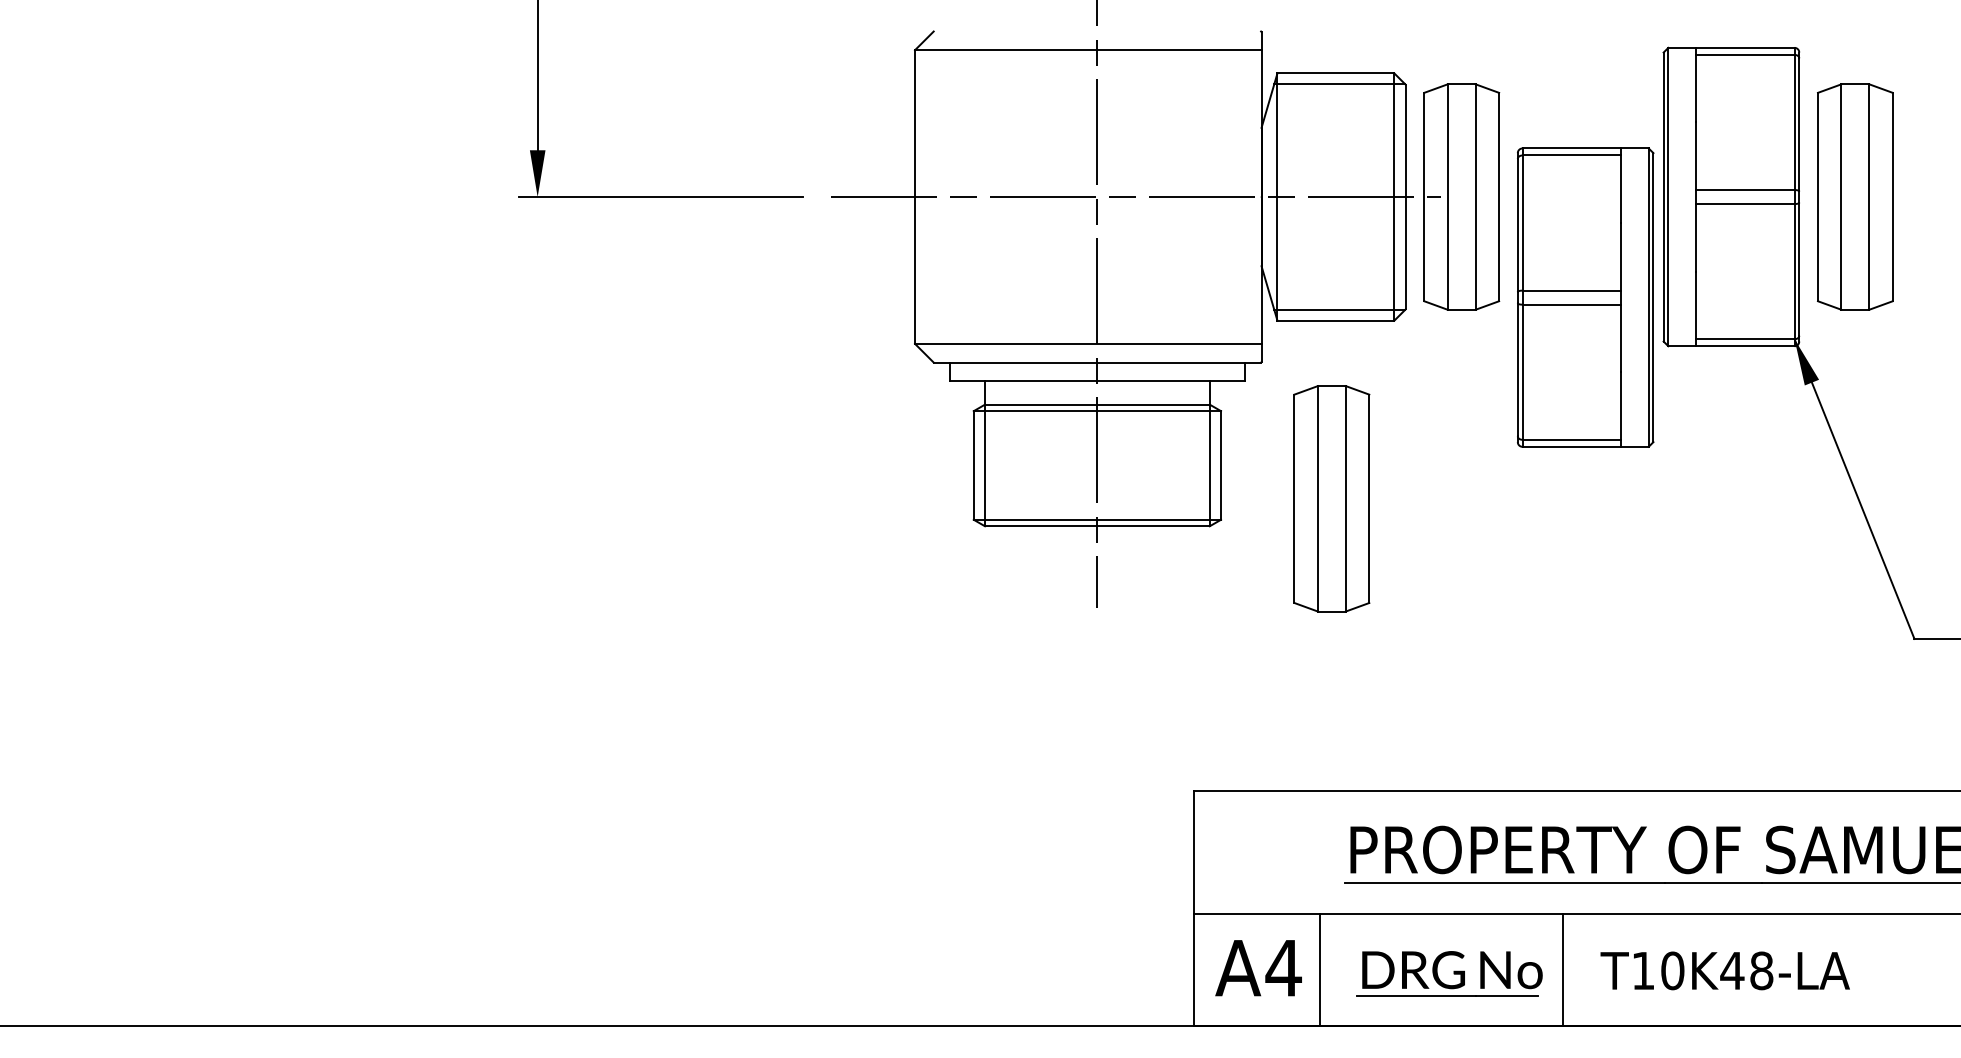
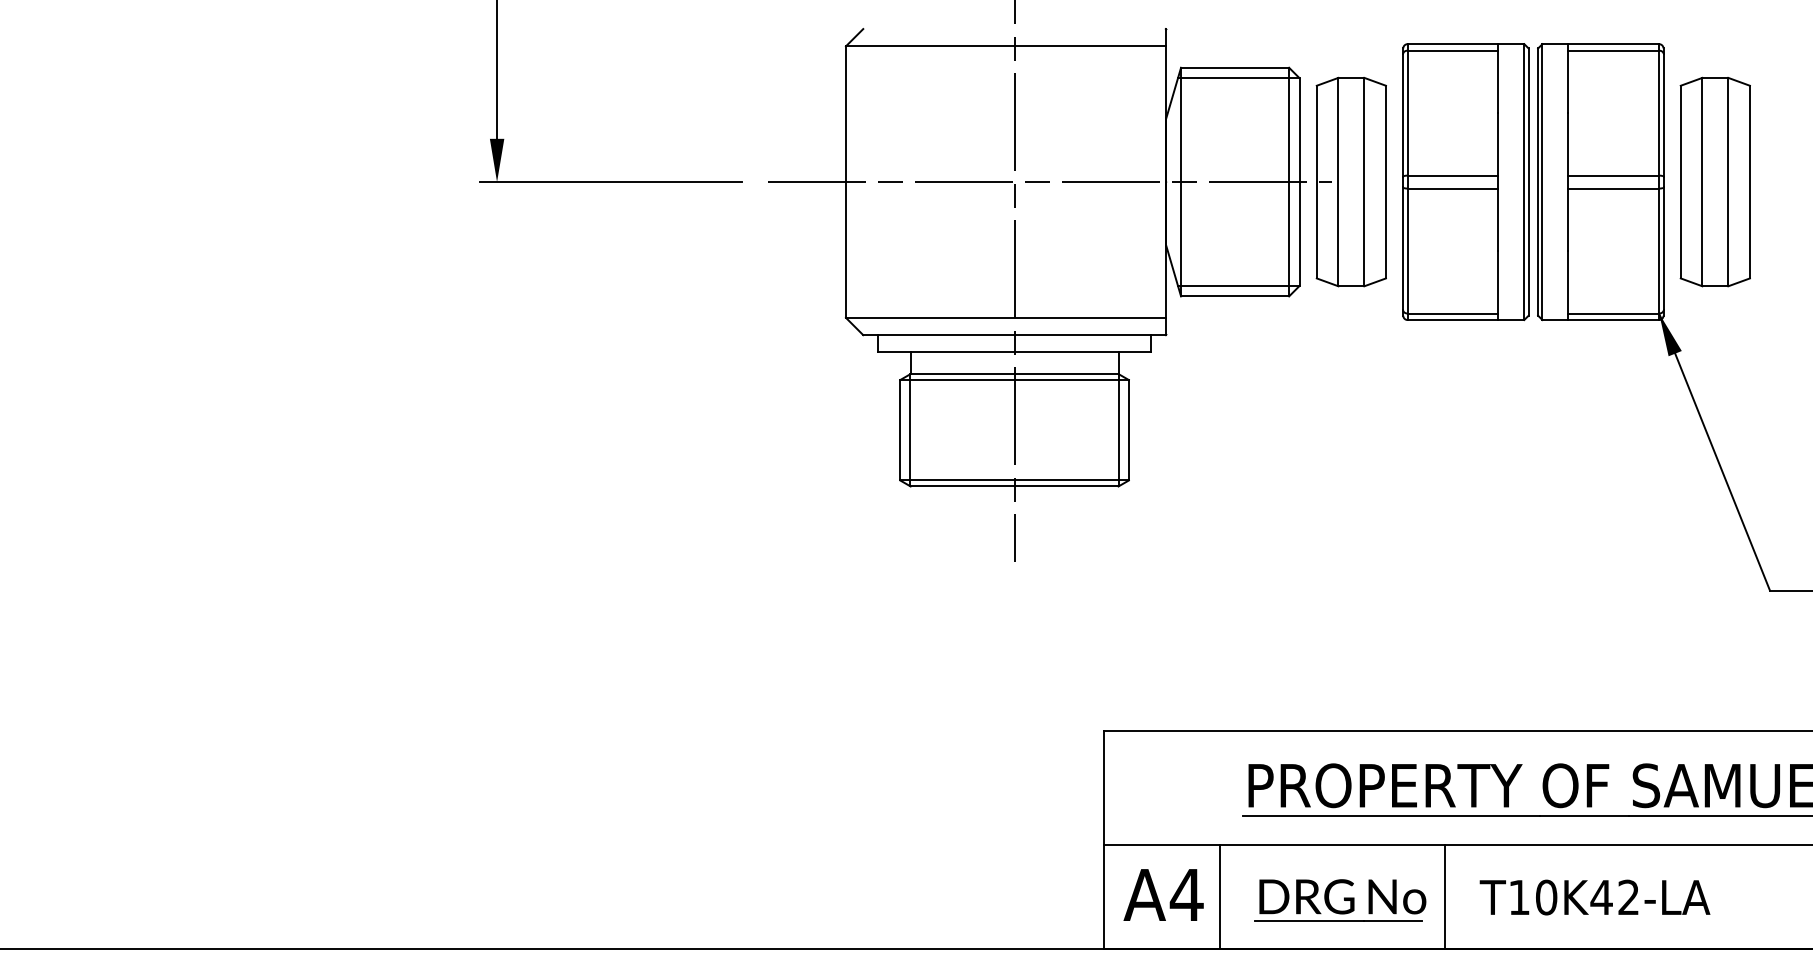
part: (1585, 298) -> (1465, 182), moved
part: (1330, 498) -> (1230, 460), removed
text: (1761, 970) -> (1628, 897), T10K48-LA -> T10K42-LA

